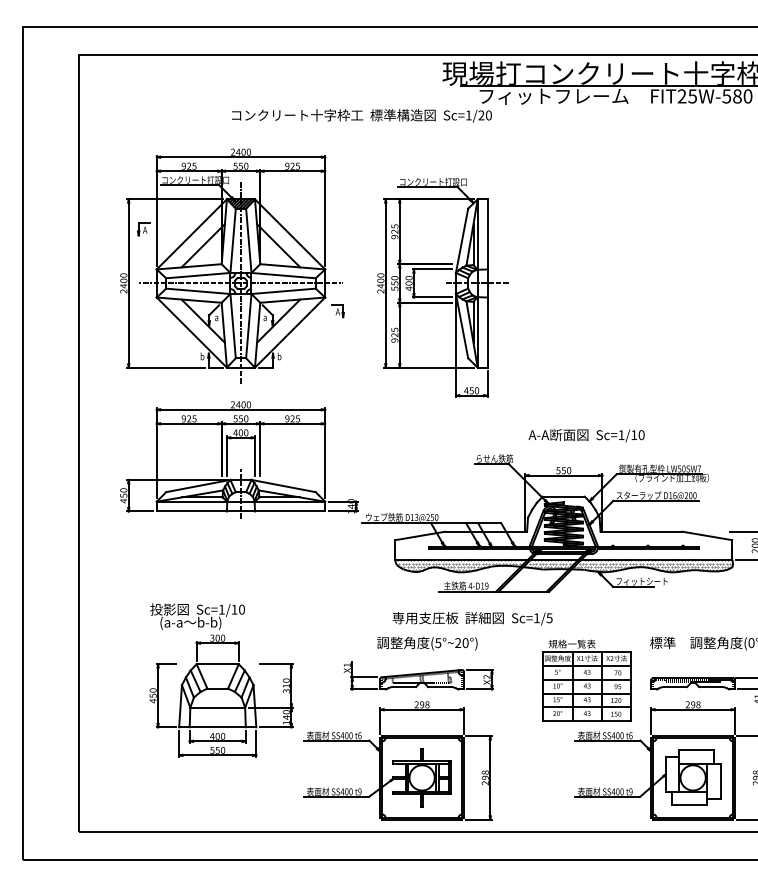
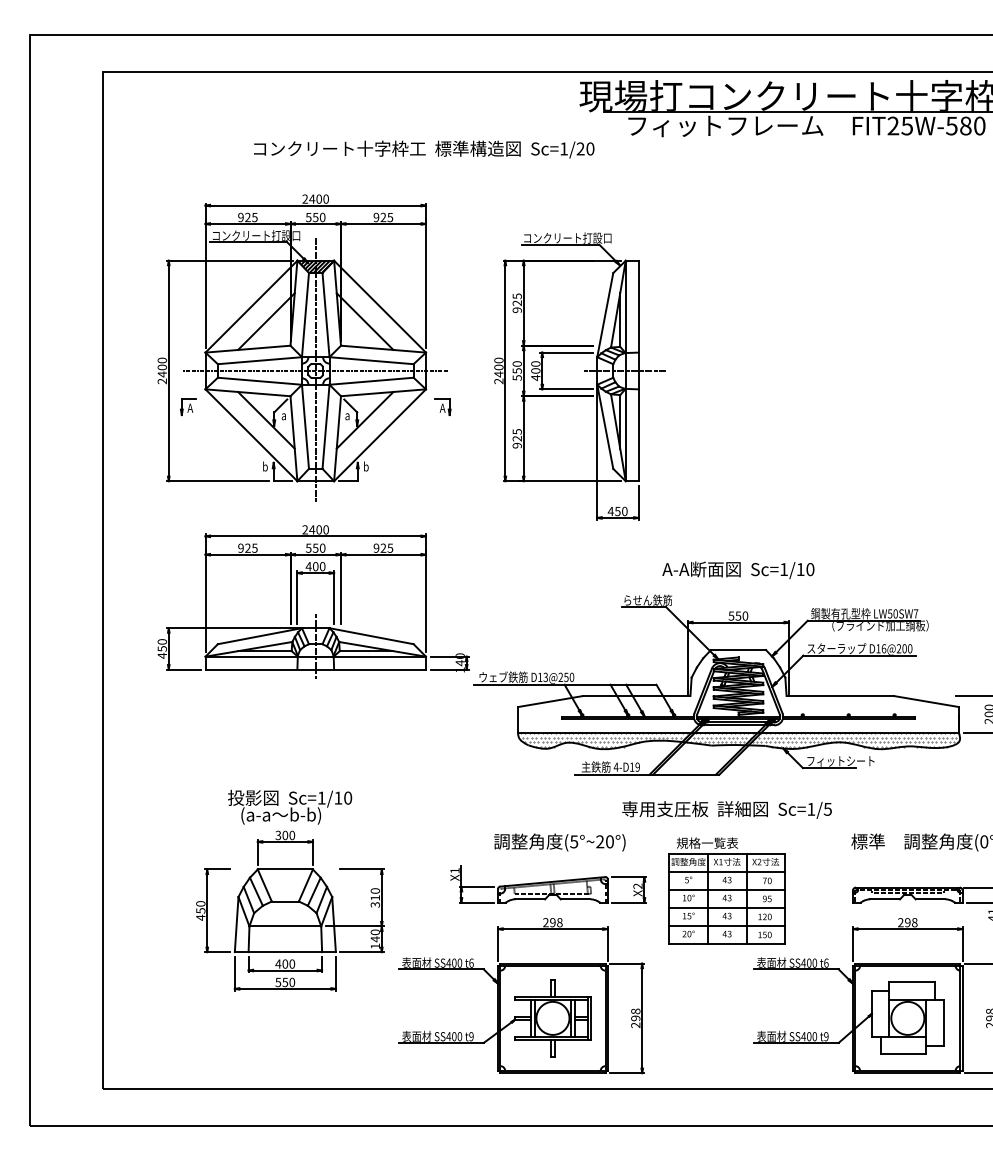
text: (362, 115) -> (424, 149), moved
part: (143, 228) -> (188, 406), moved
text: (586, 435) -> (738, 570), moved
text: (198, 616) -> (290, 806), moved
text: (472, 618) -> (726, 809), moved
part: (586, 680) -> (726, 890), moved

